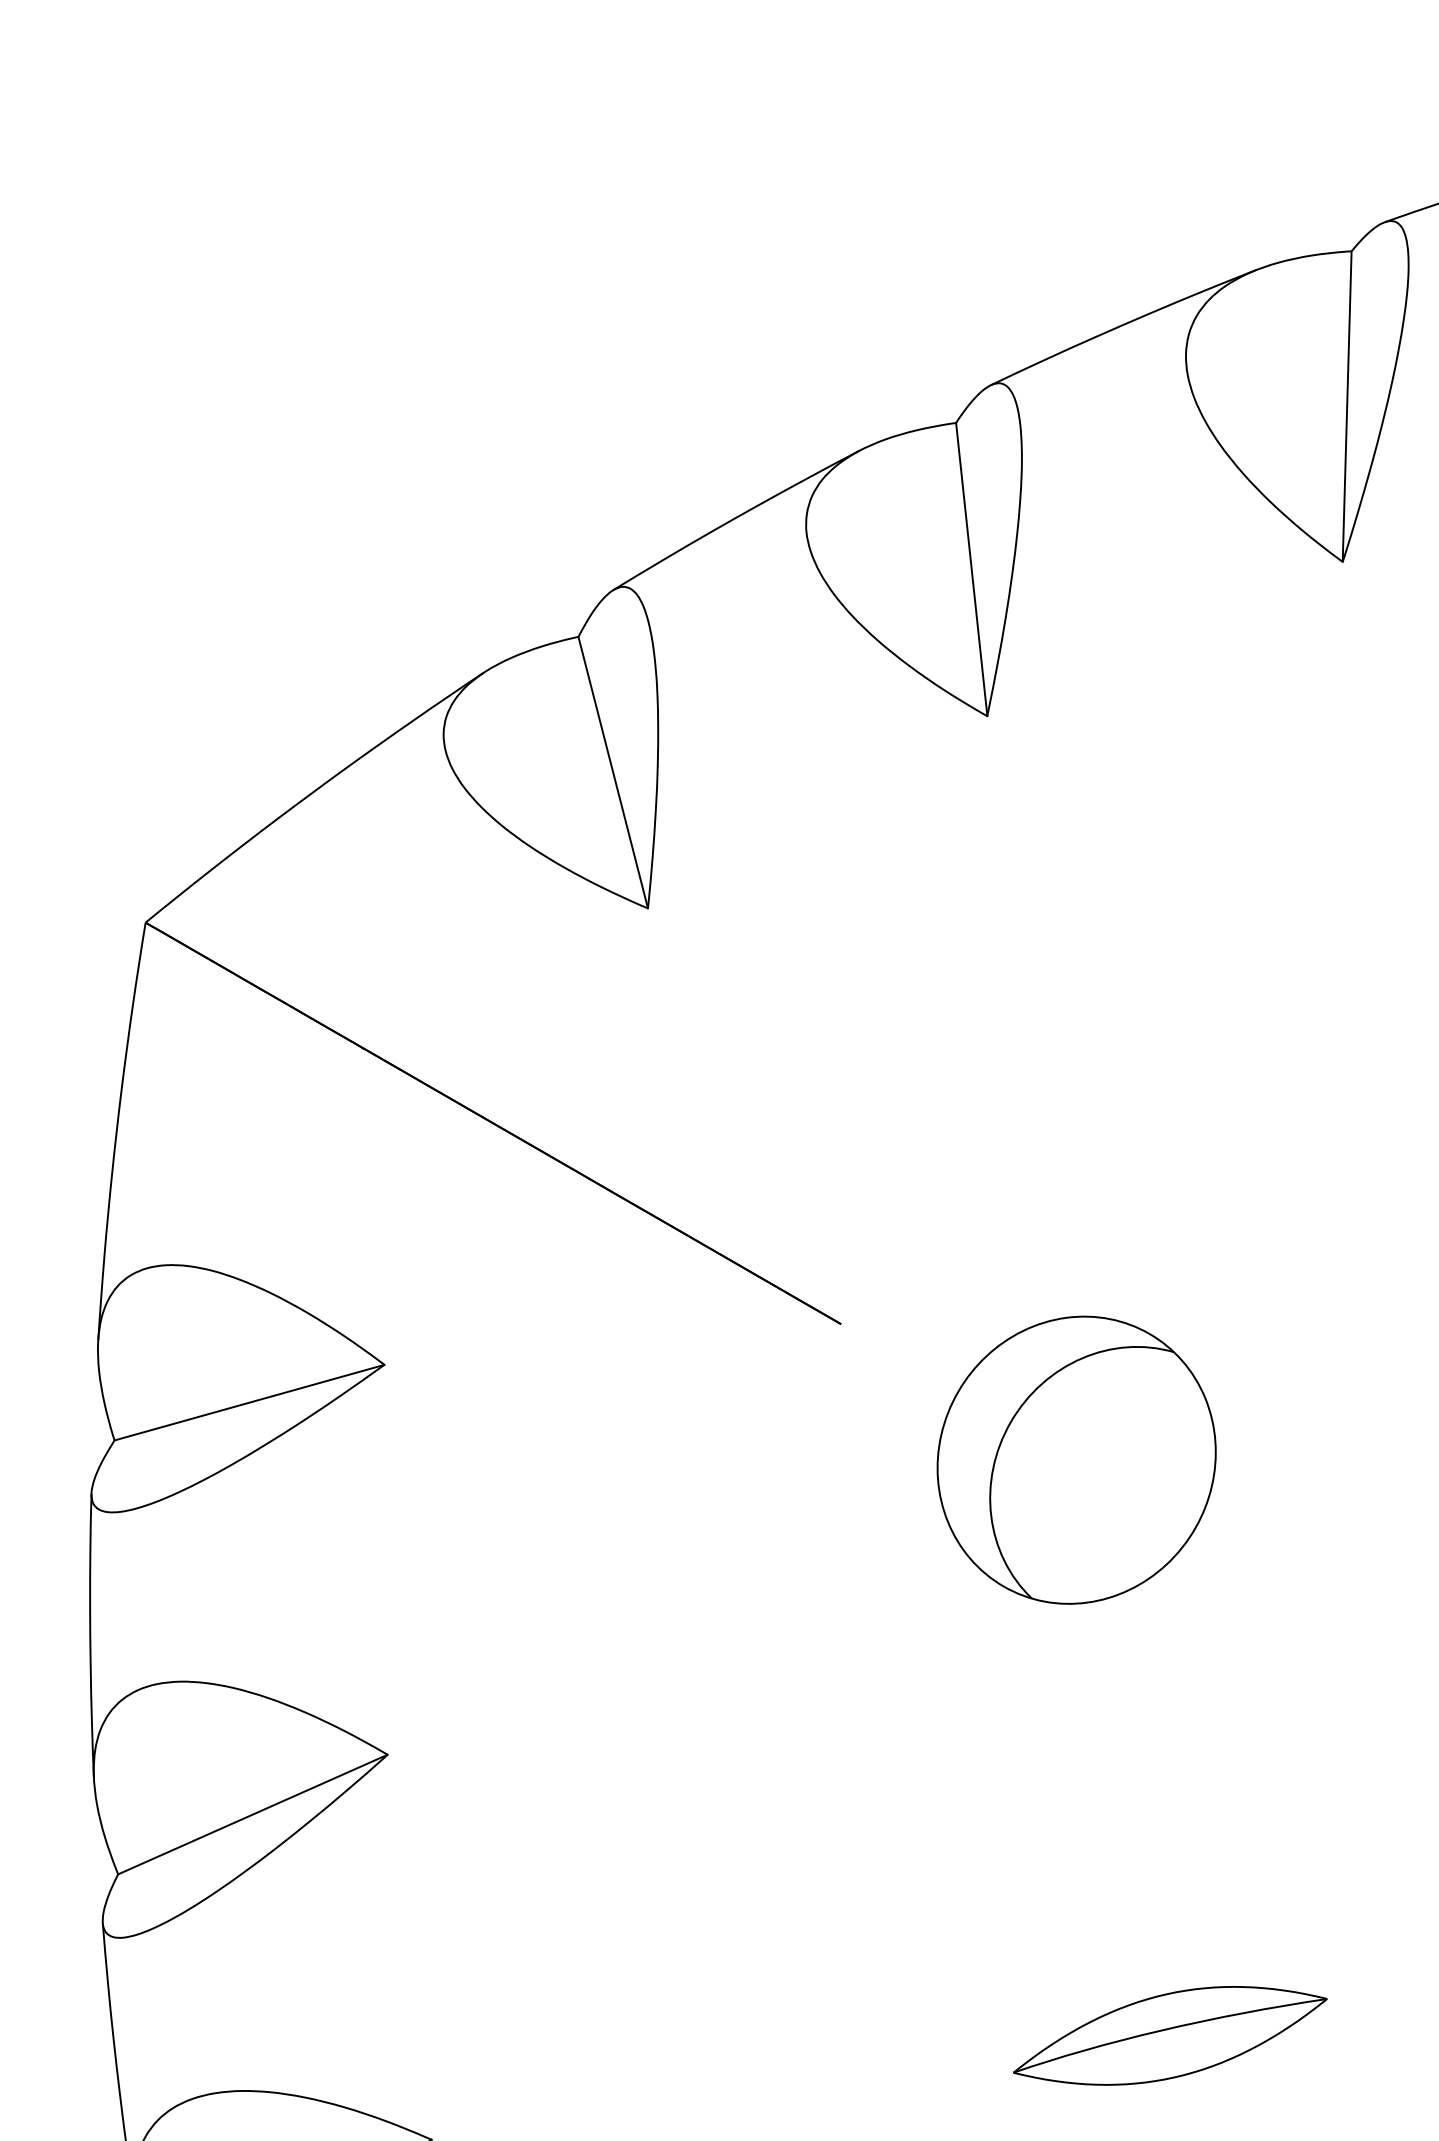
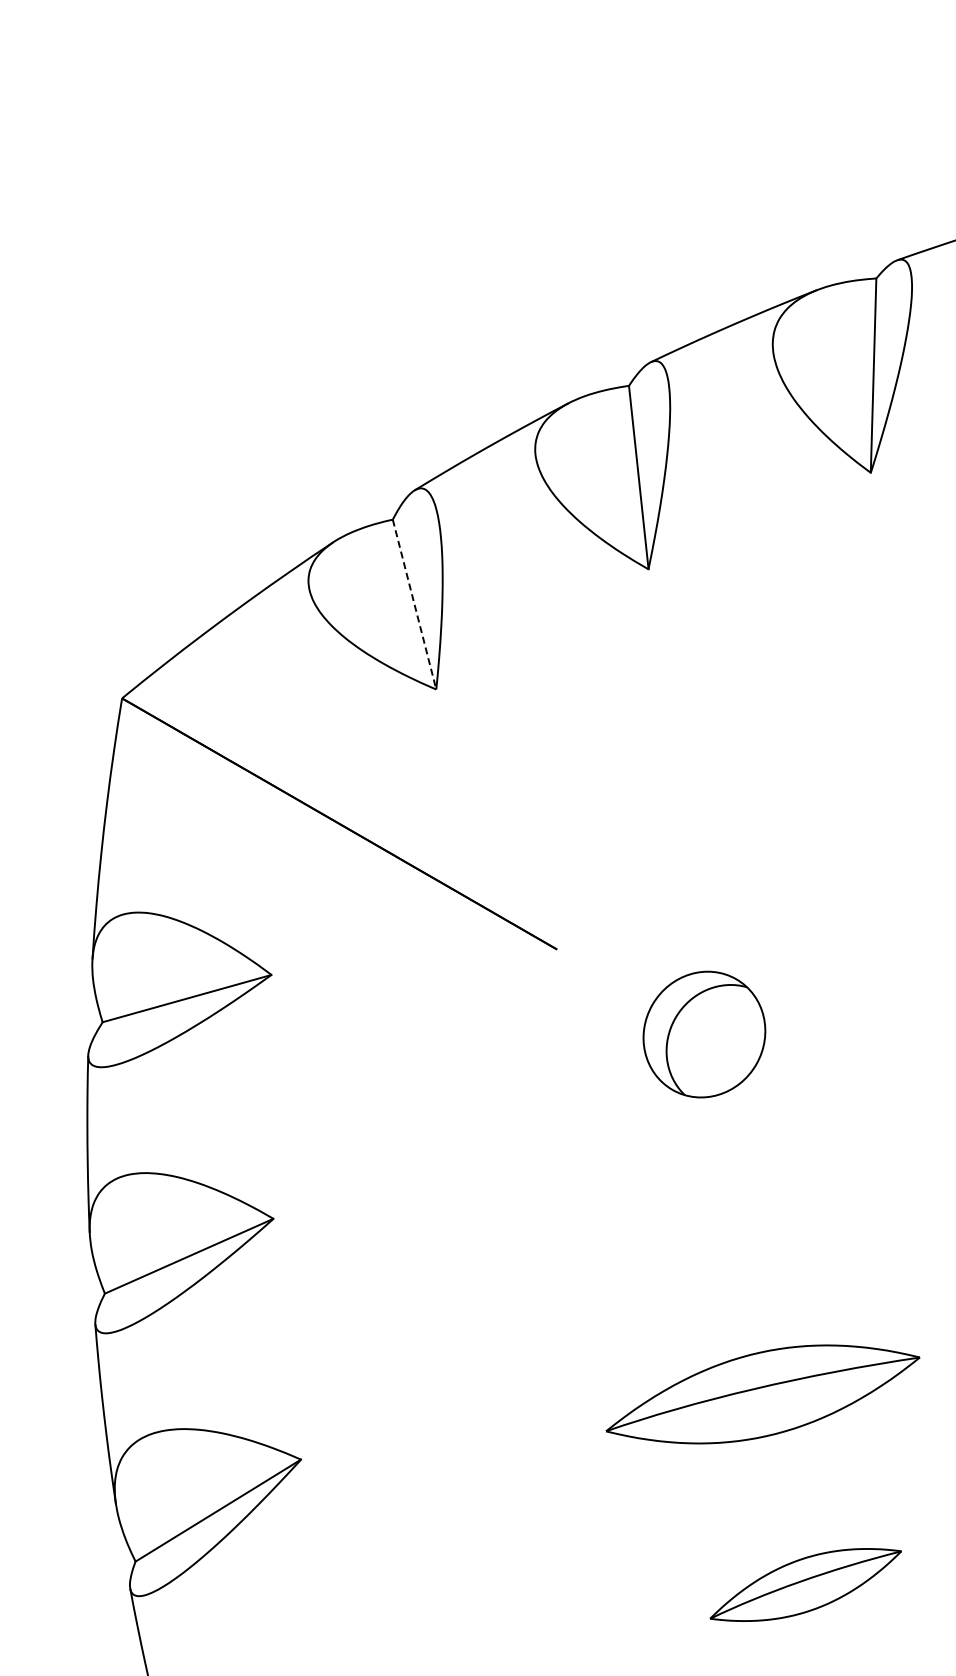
line: (613, 772) -> (414, 604), solid -> dashed
part: (1076, 1460) -> (704, 1034), size x0.7
part: (1169, 2035) -> (762, 1394), size x1.6

